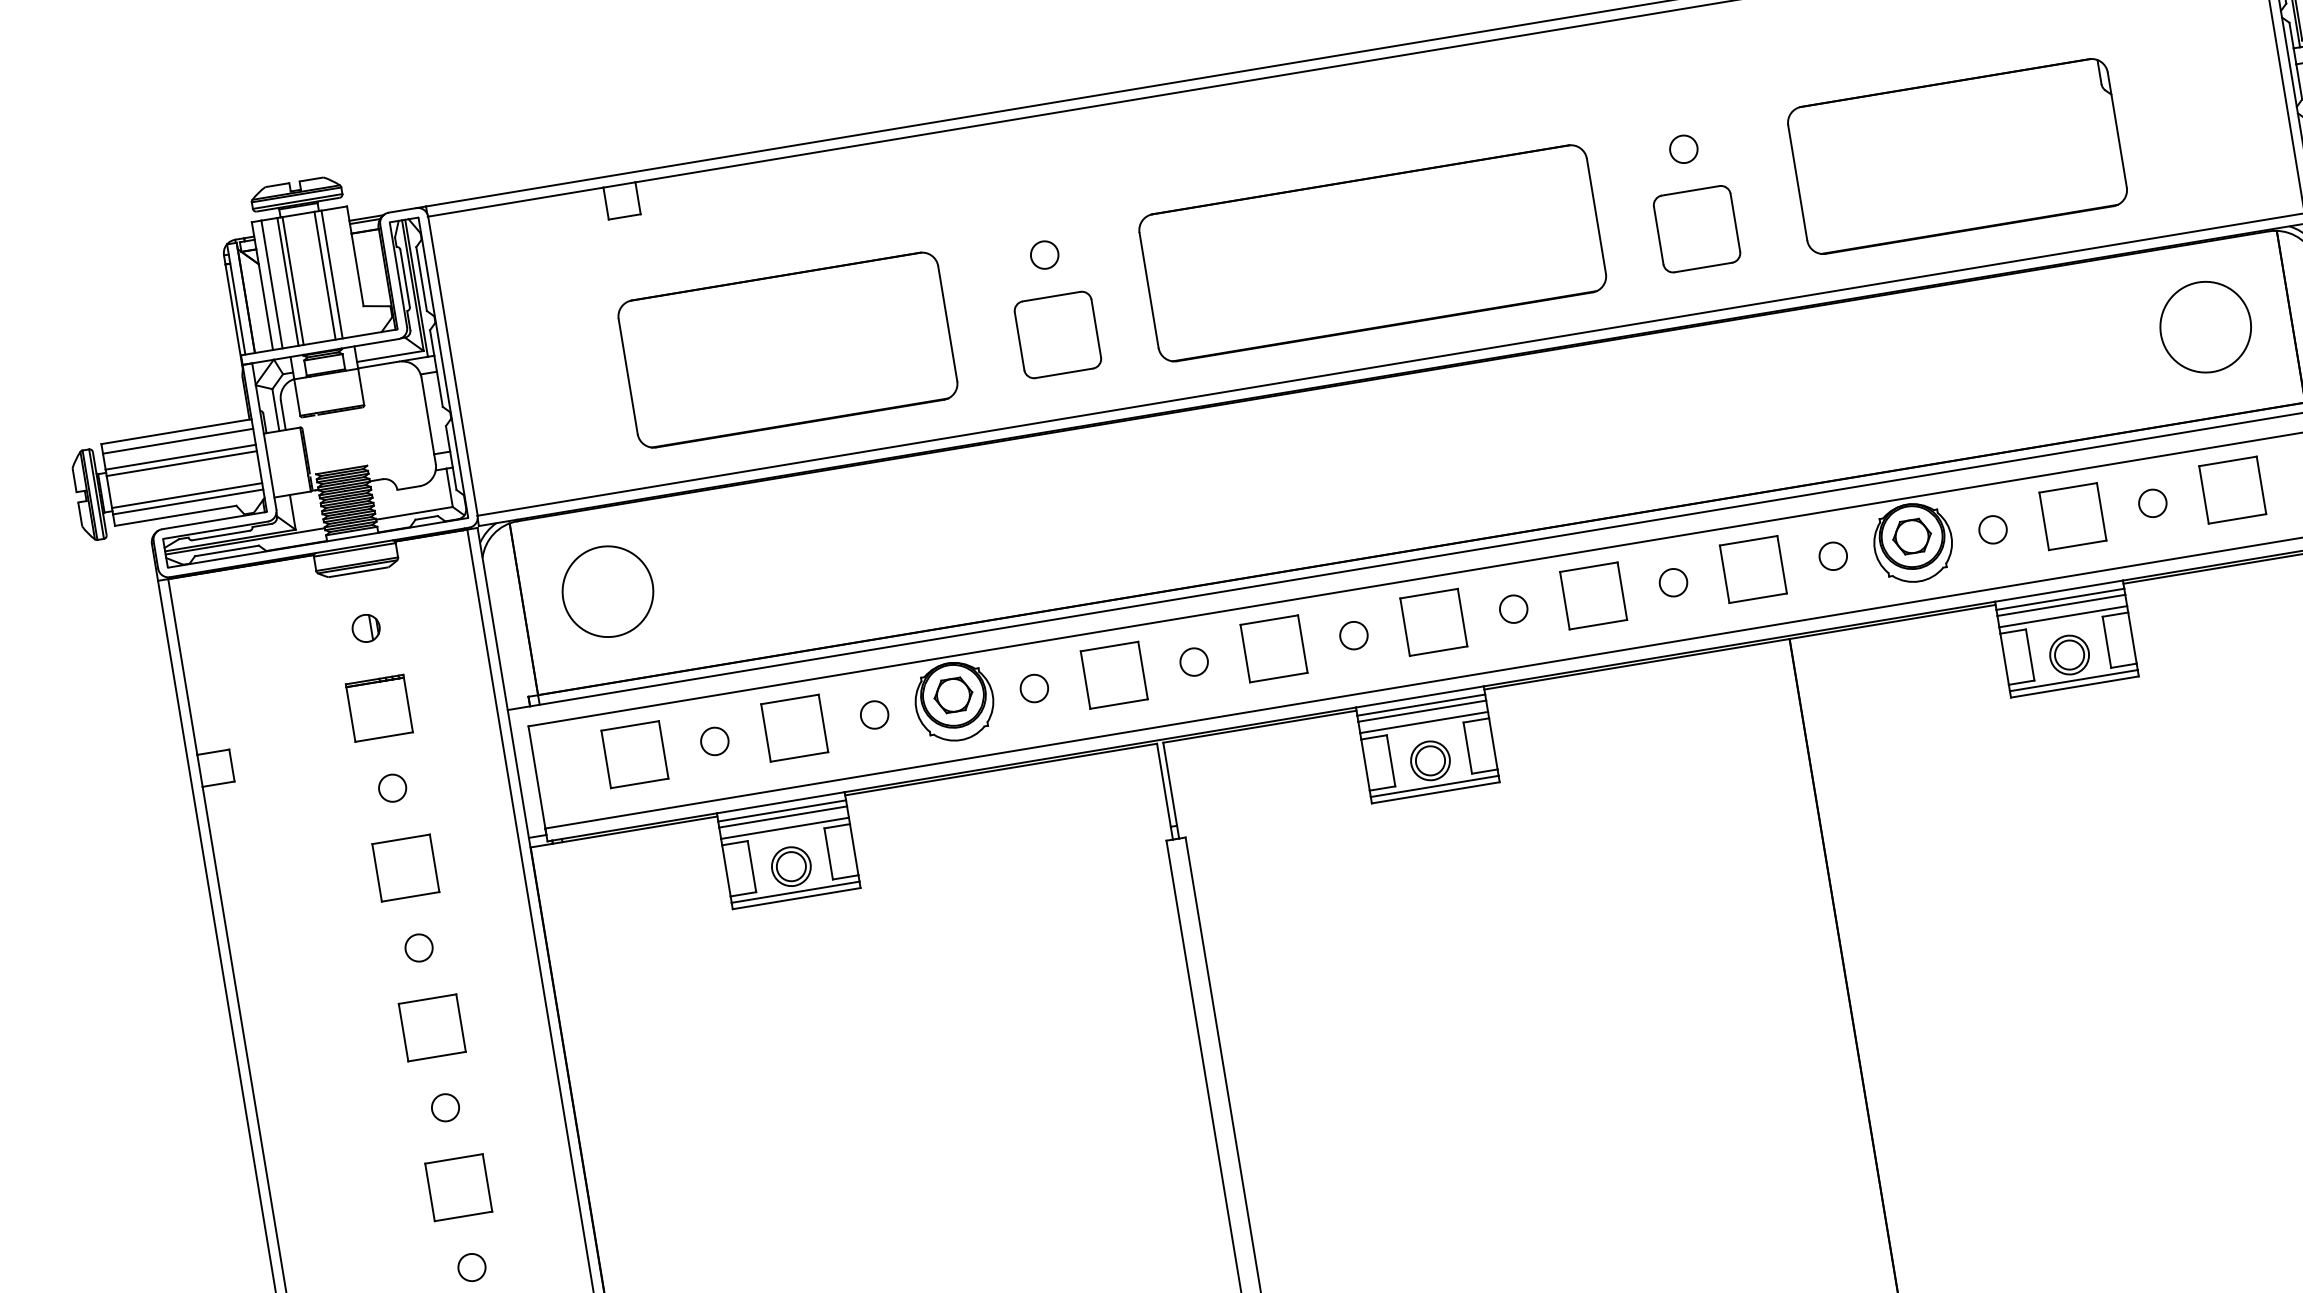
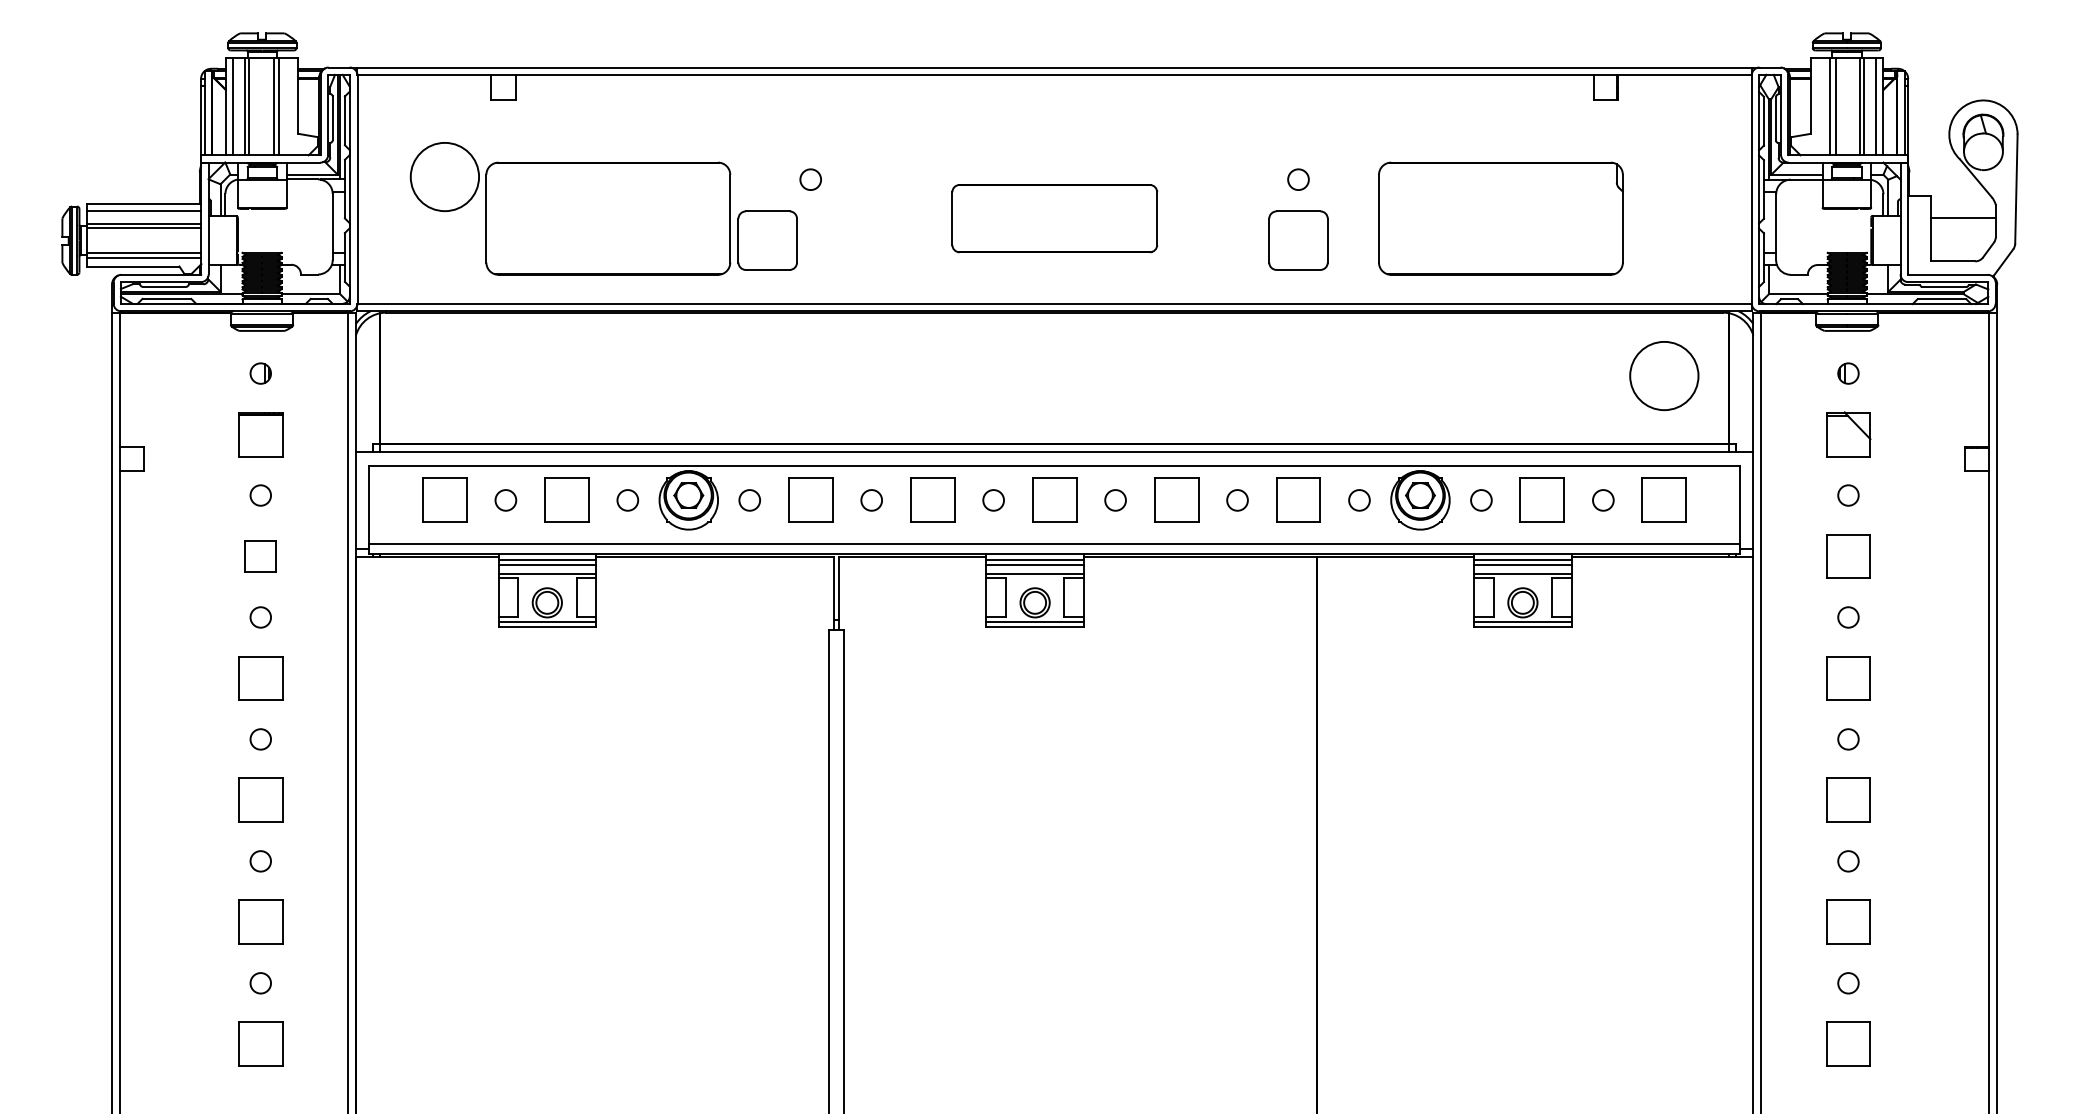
part: (1372, 253) -> (1054, 218), size x0.6
part: (1057, 334) -> (767, 240), moved
circle: (607, 592) -> (444, 177), moved
part: (405, 868) -> (260, 556), size x0.7

